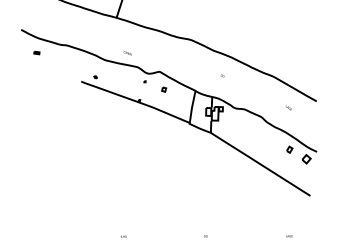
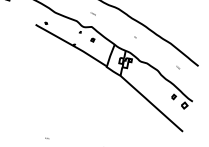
text: (127, 53) -> (93, 14), moved

